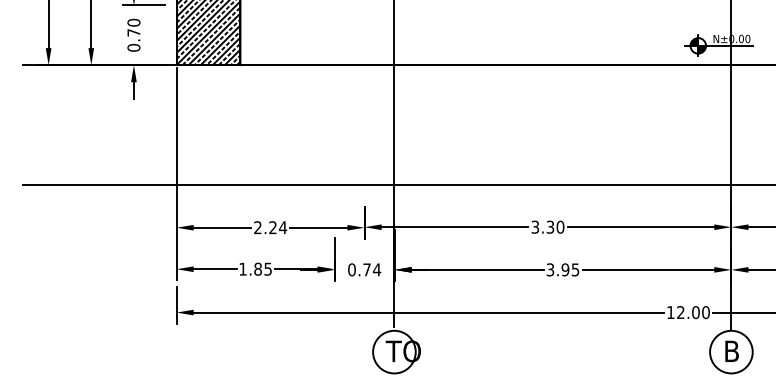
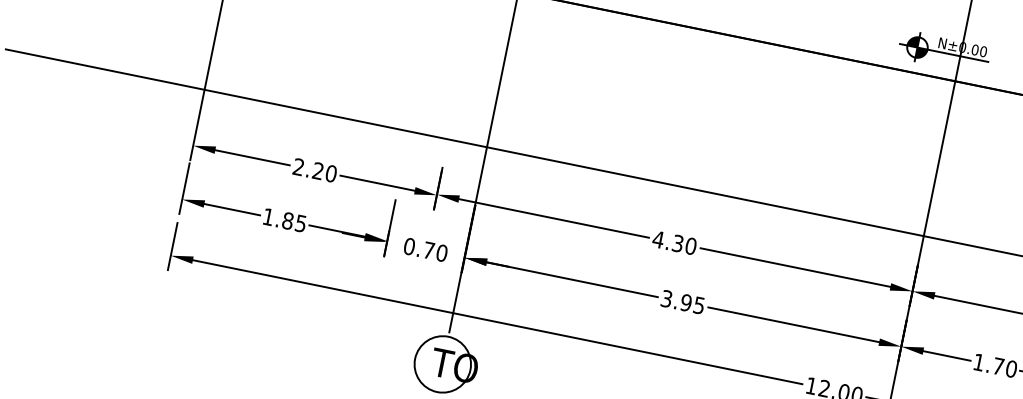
text: (535, 226) -> (658, 238), 3.30 -> 4.30
text: (282, 227) -> (330, 173), 2.24 -> 2.20
text: (376, 269) -> (441, 252), 0.74 -> 0.70

